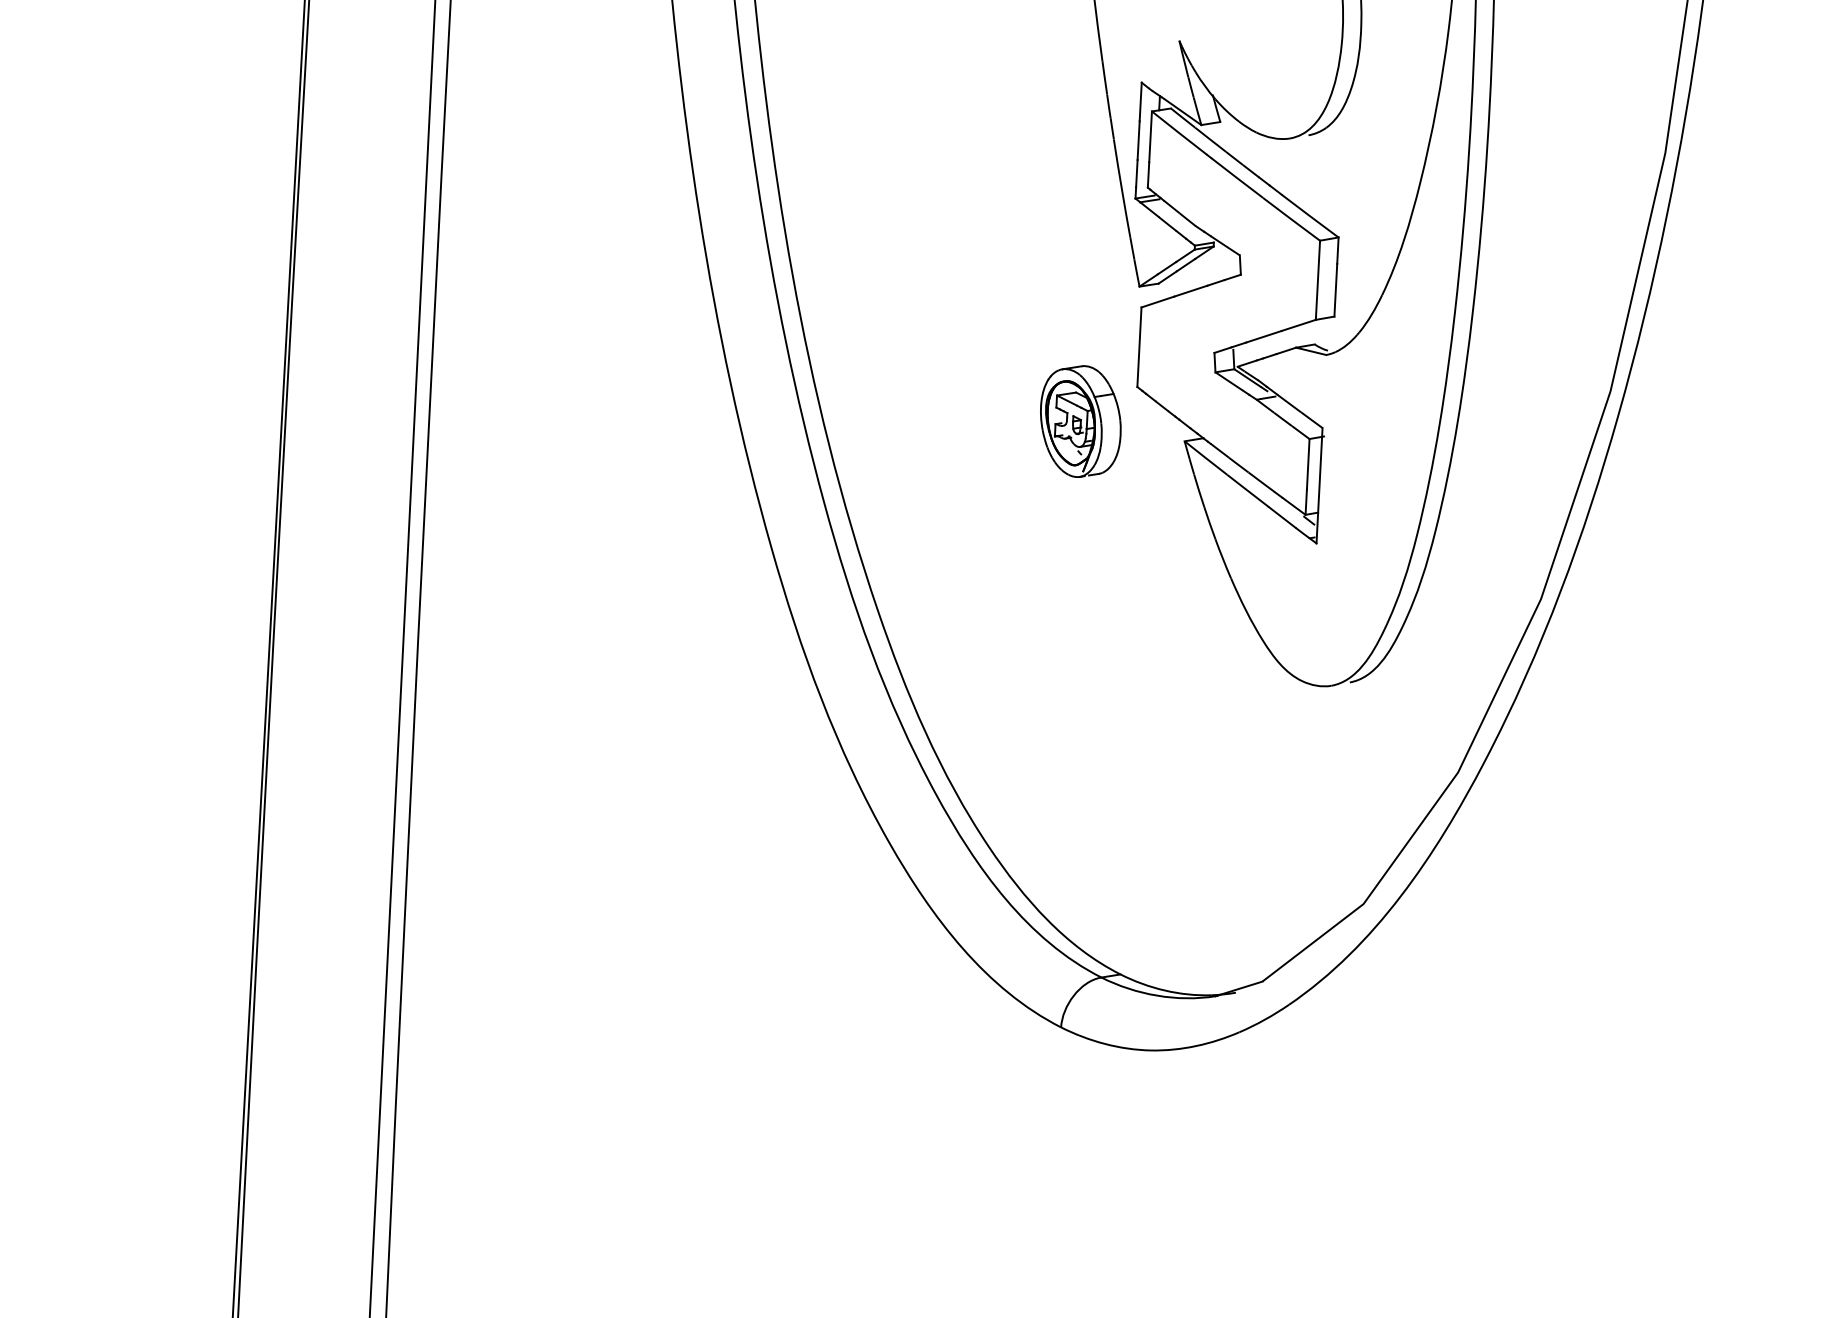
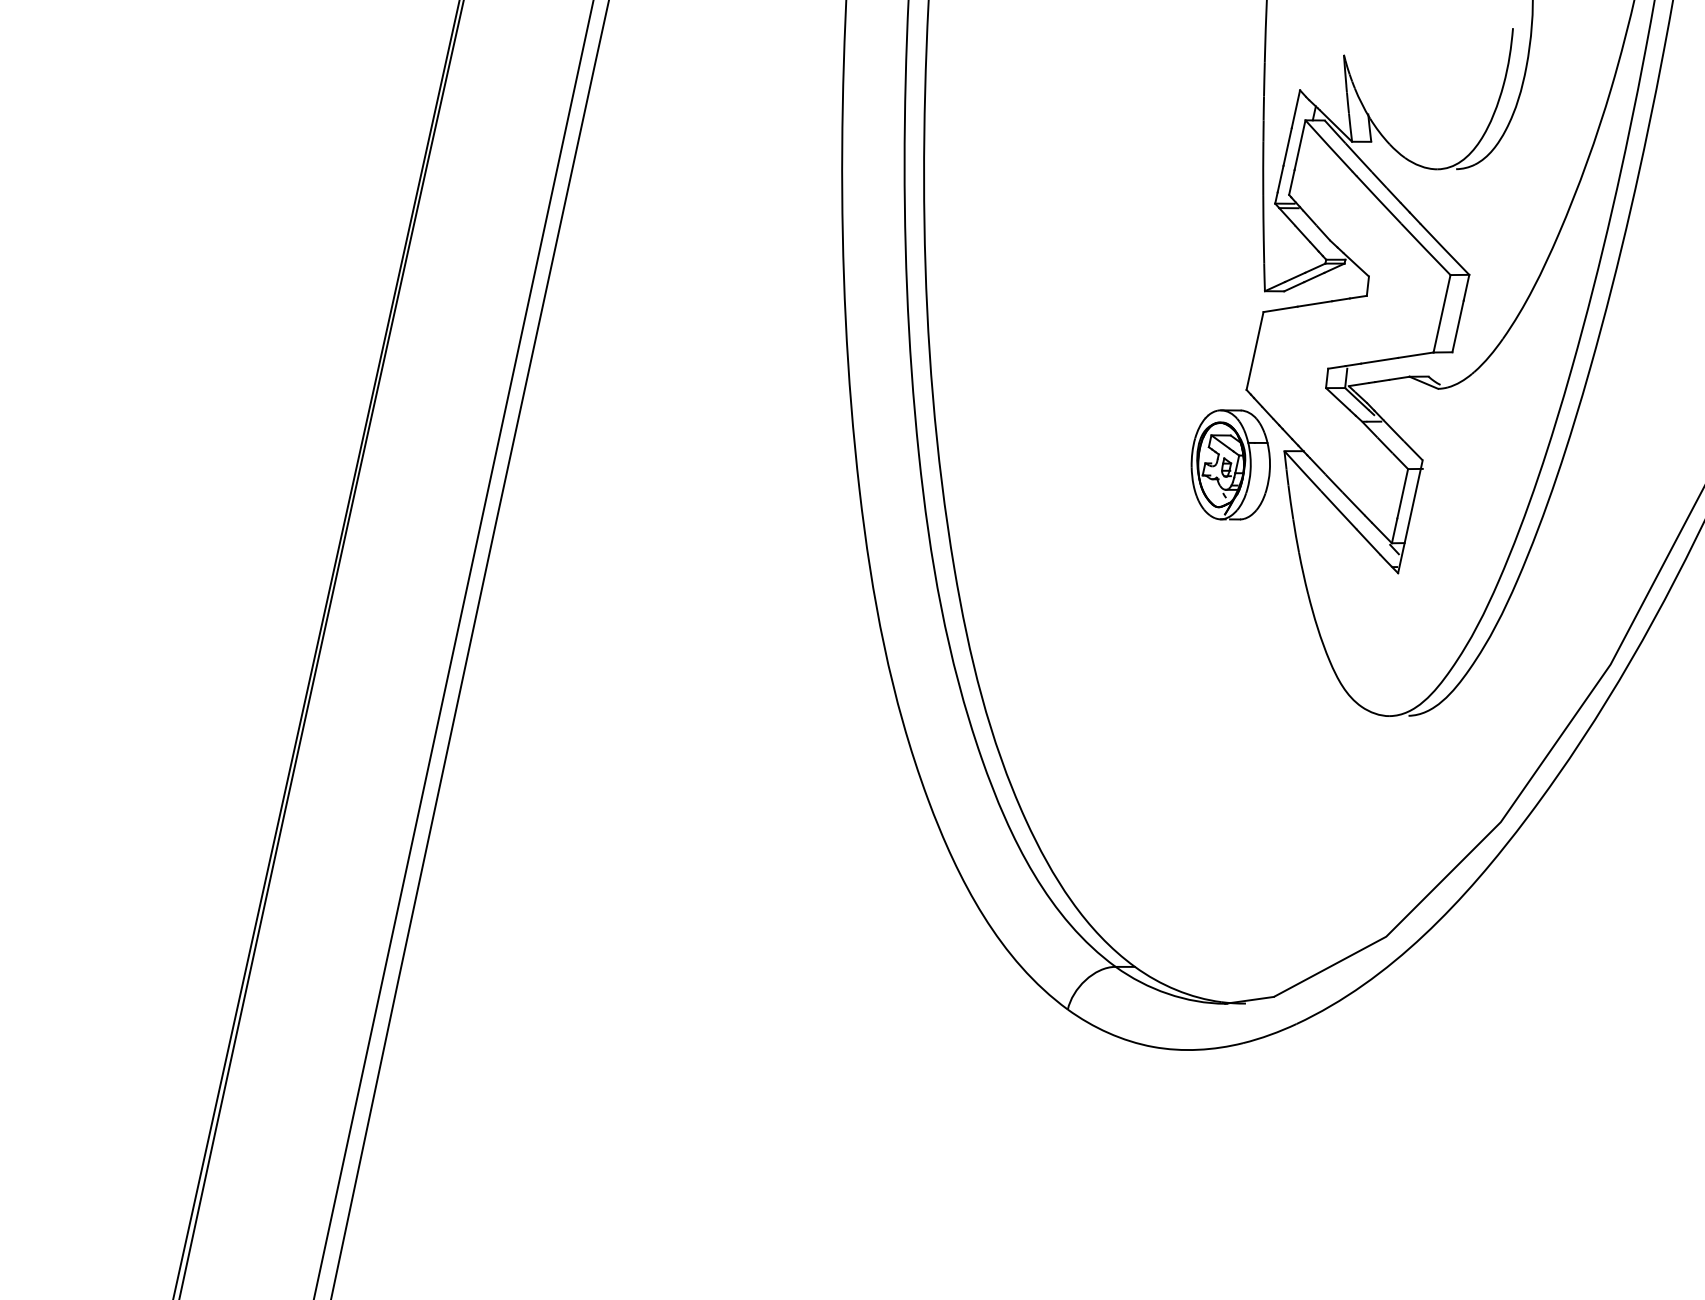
part: (1080, 421) -> (1230, 464), moved

